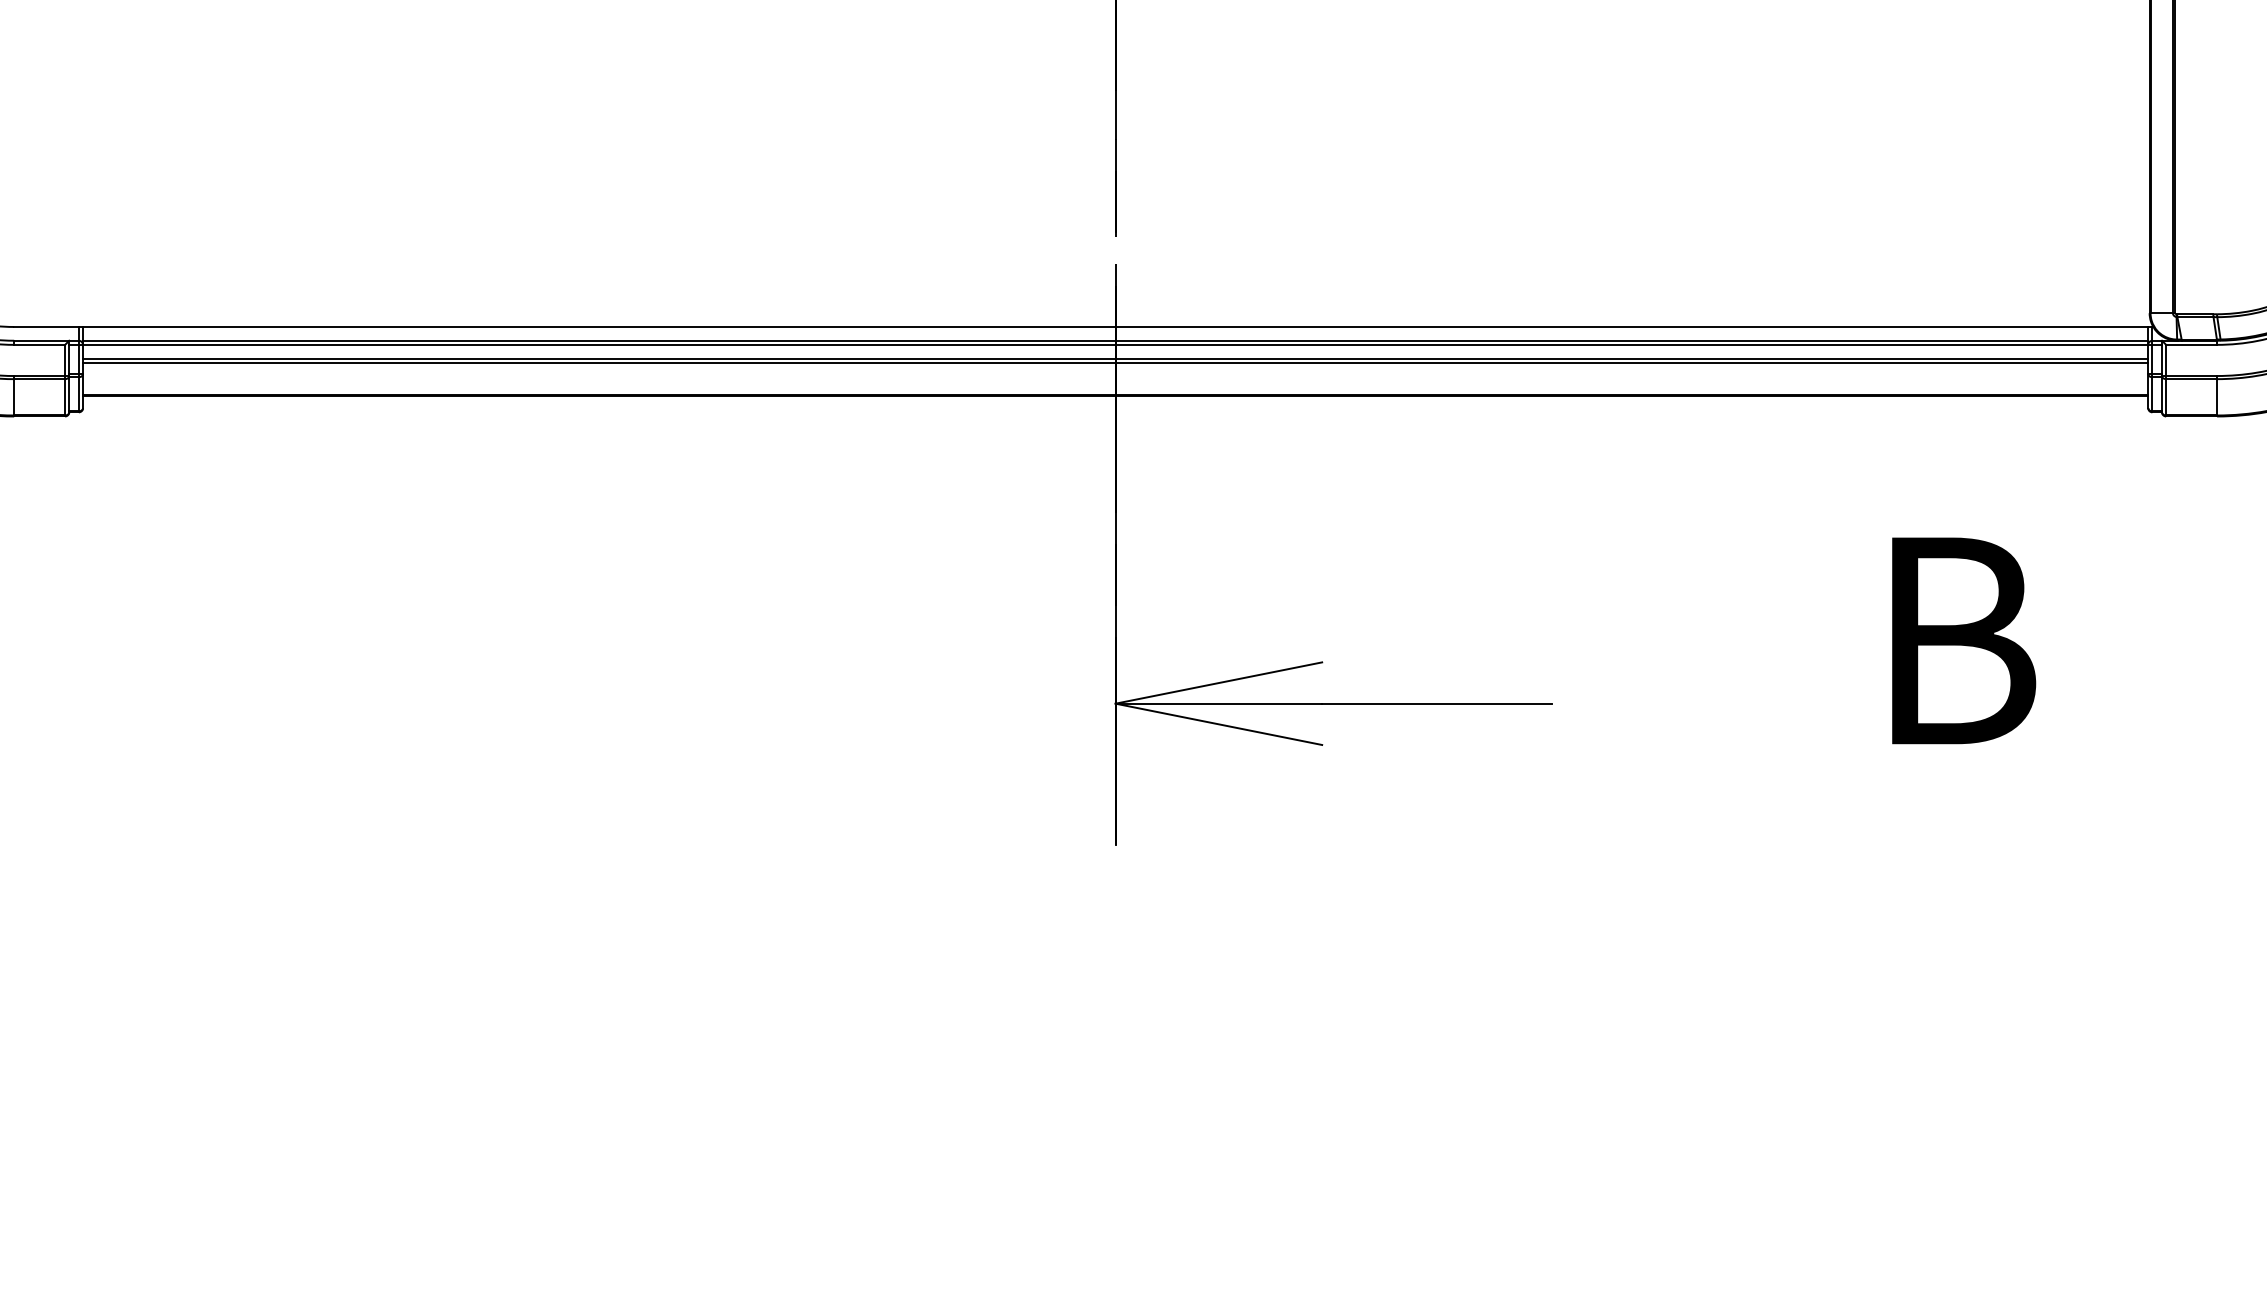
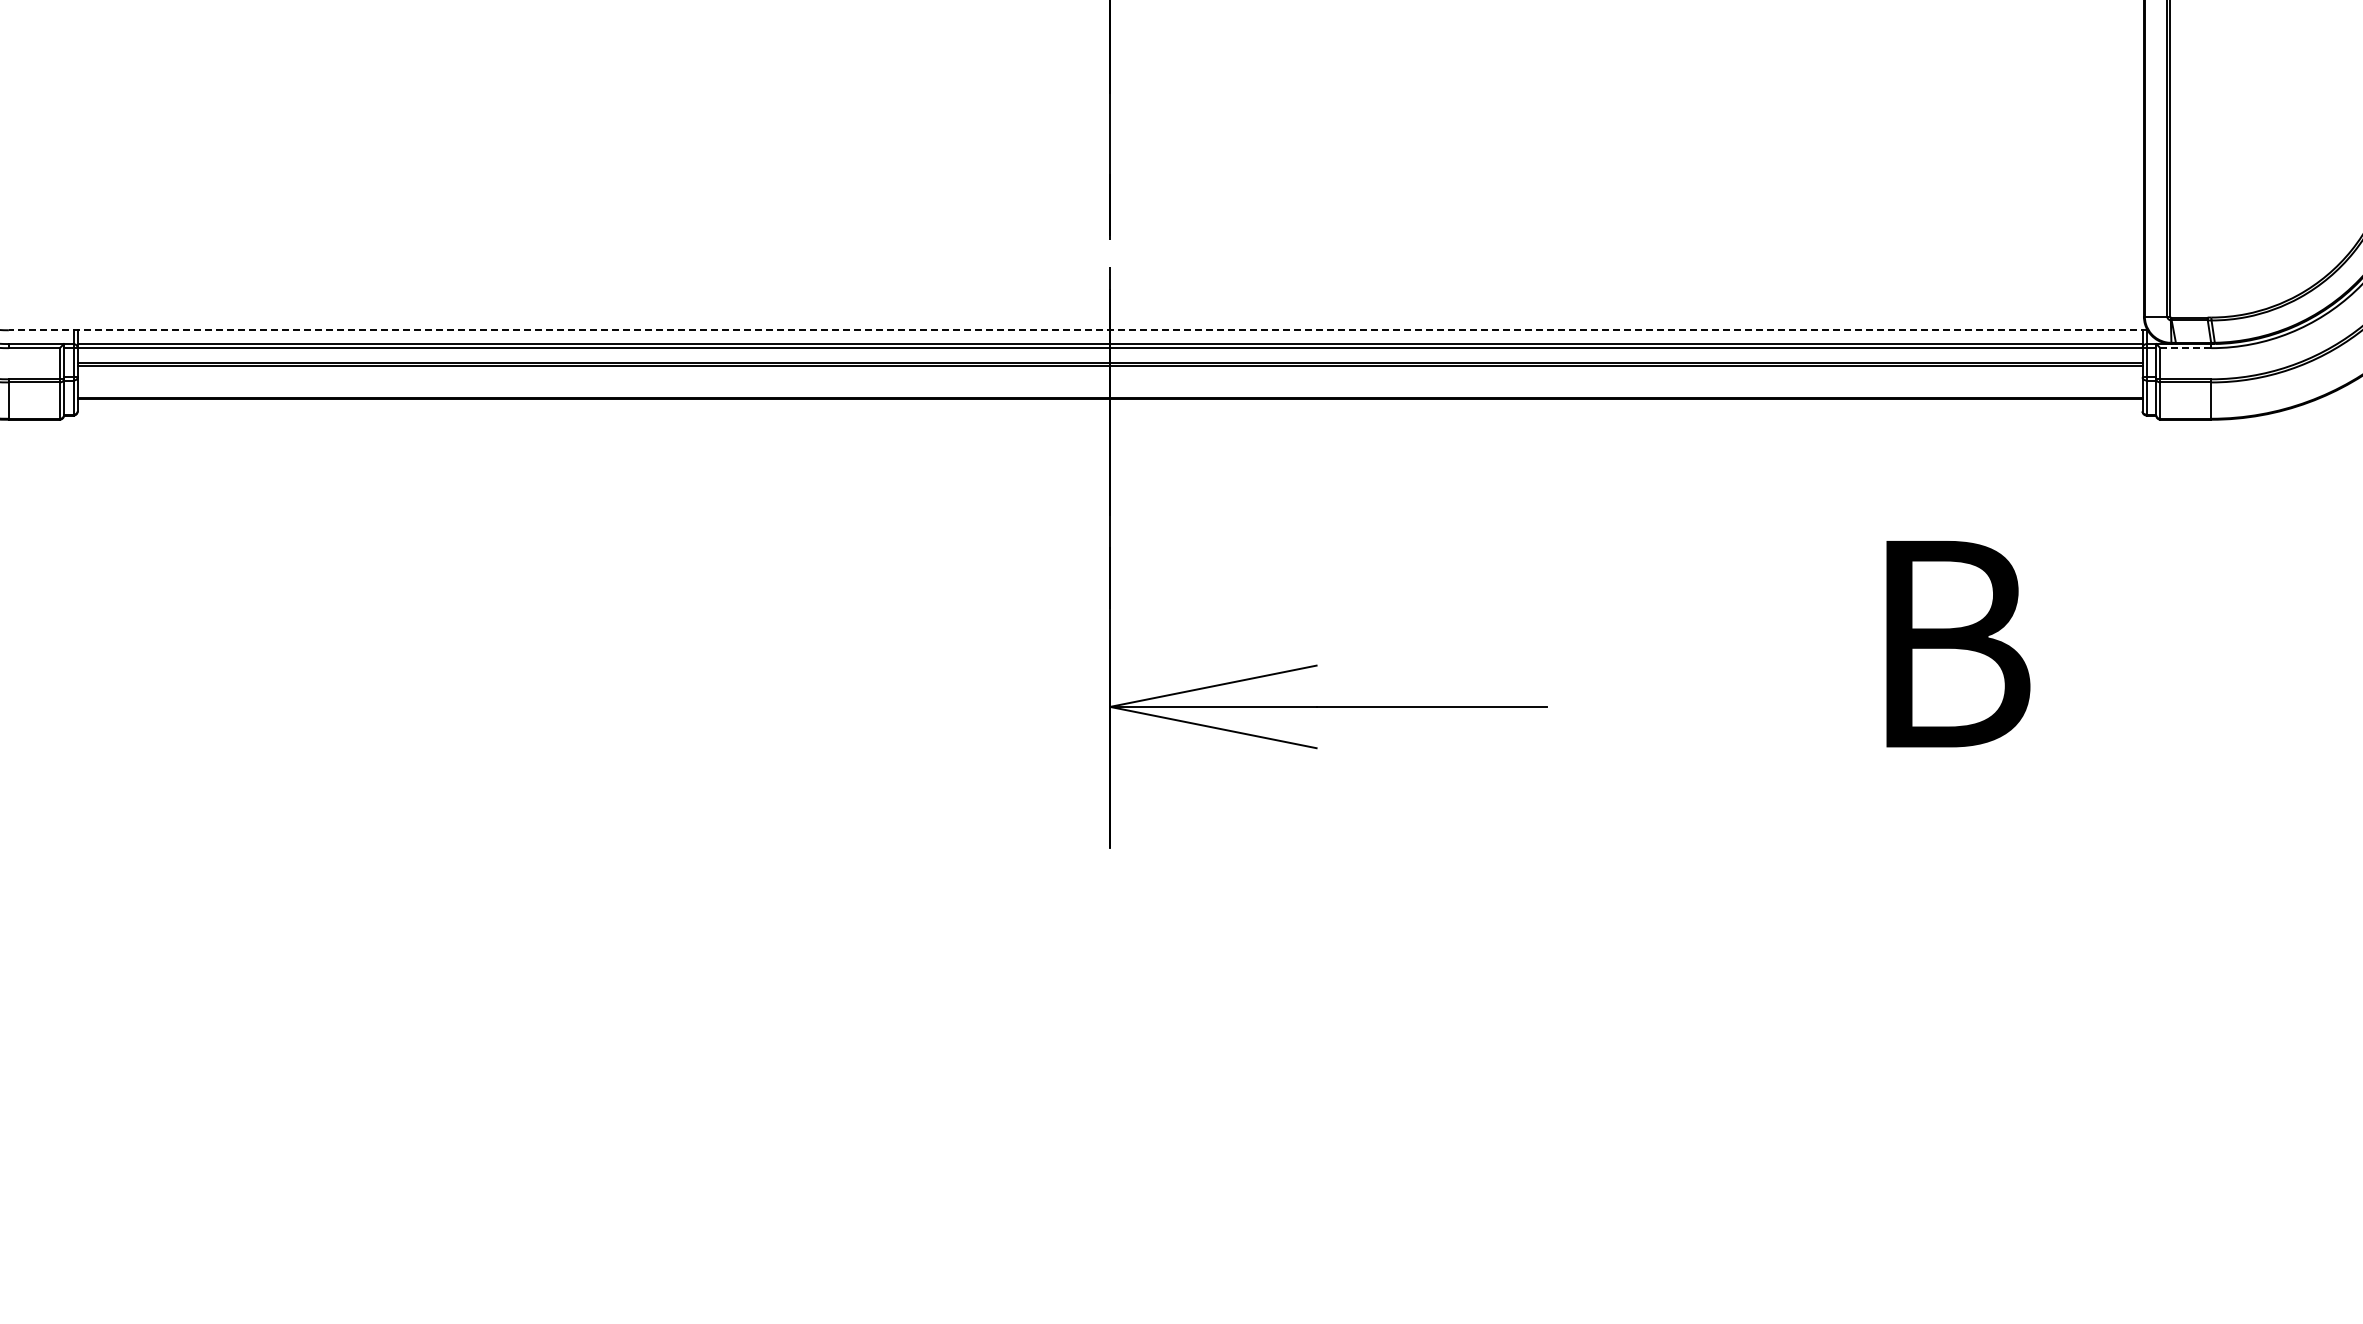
line: (1082, 327) -> (1077, 330), solid -> dashed
line: (2192, 345) -> (2186, 348), solid -> dashed

